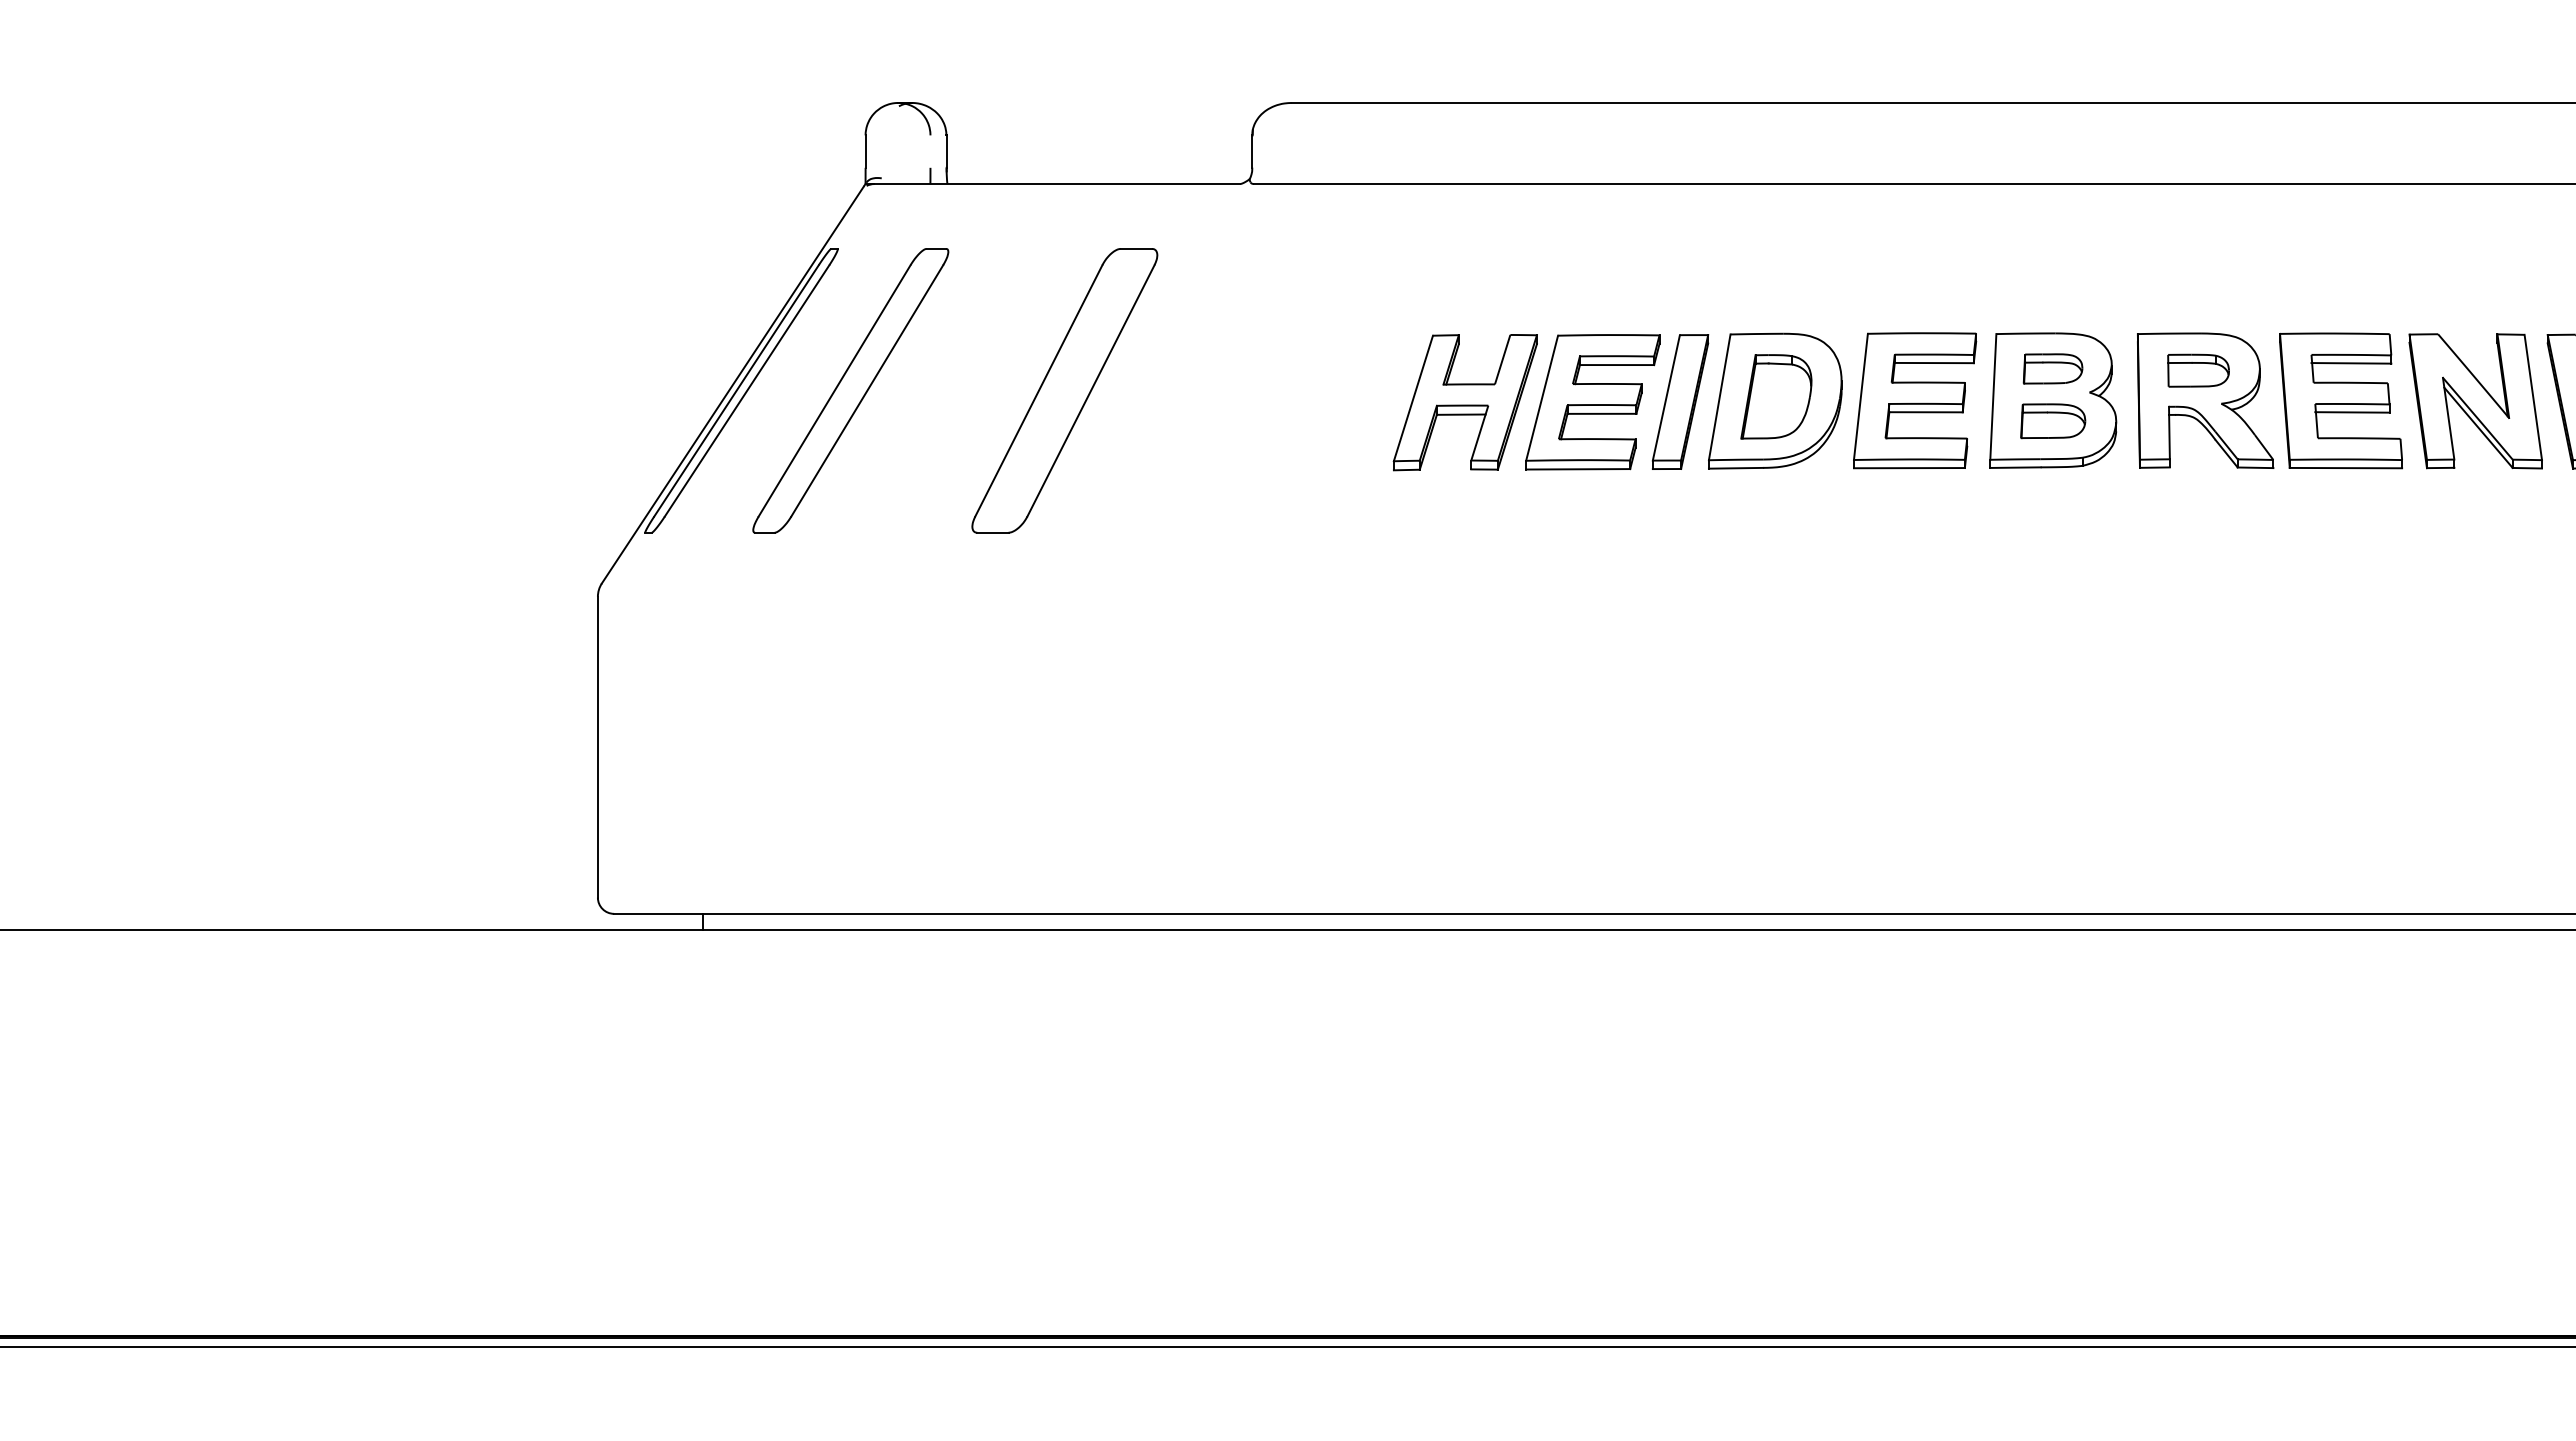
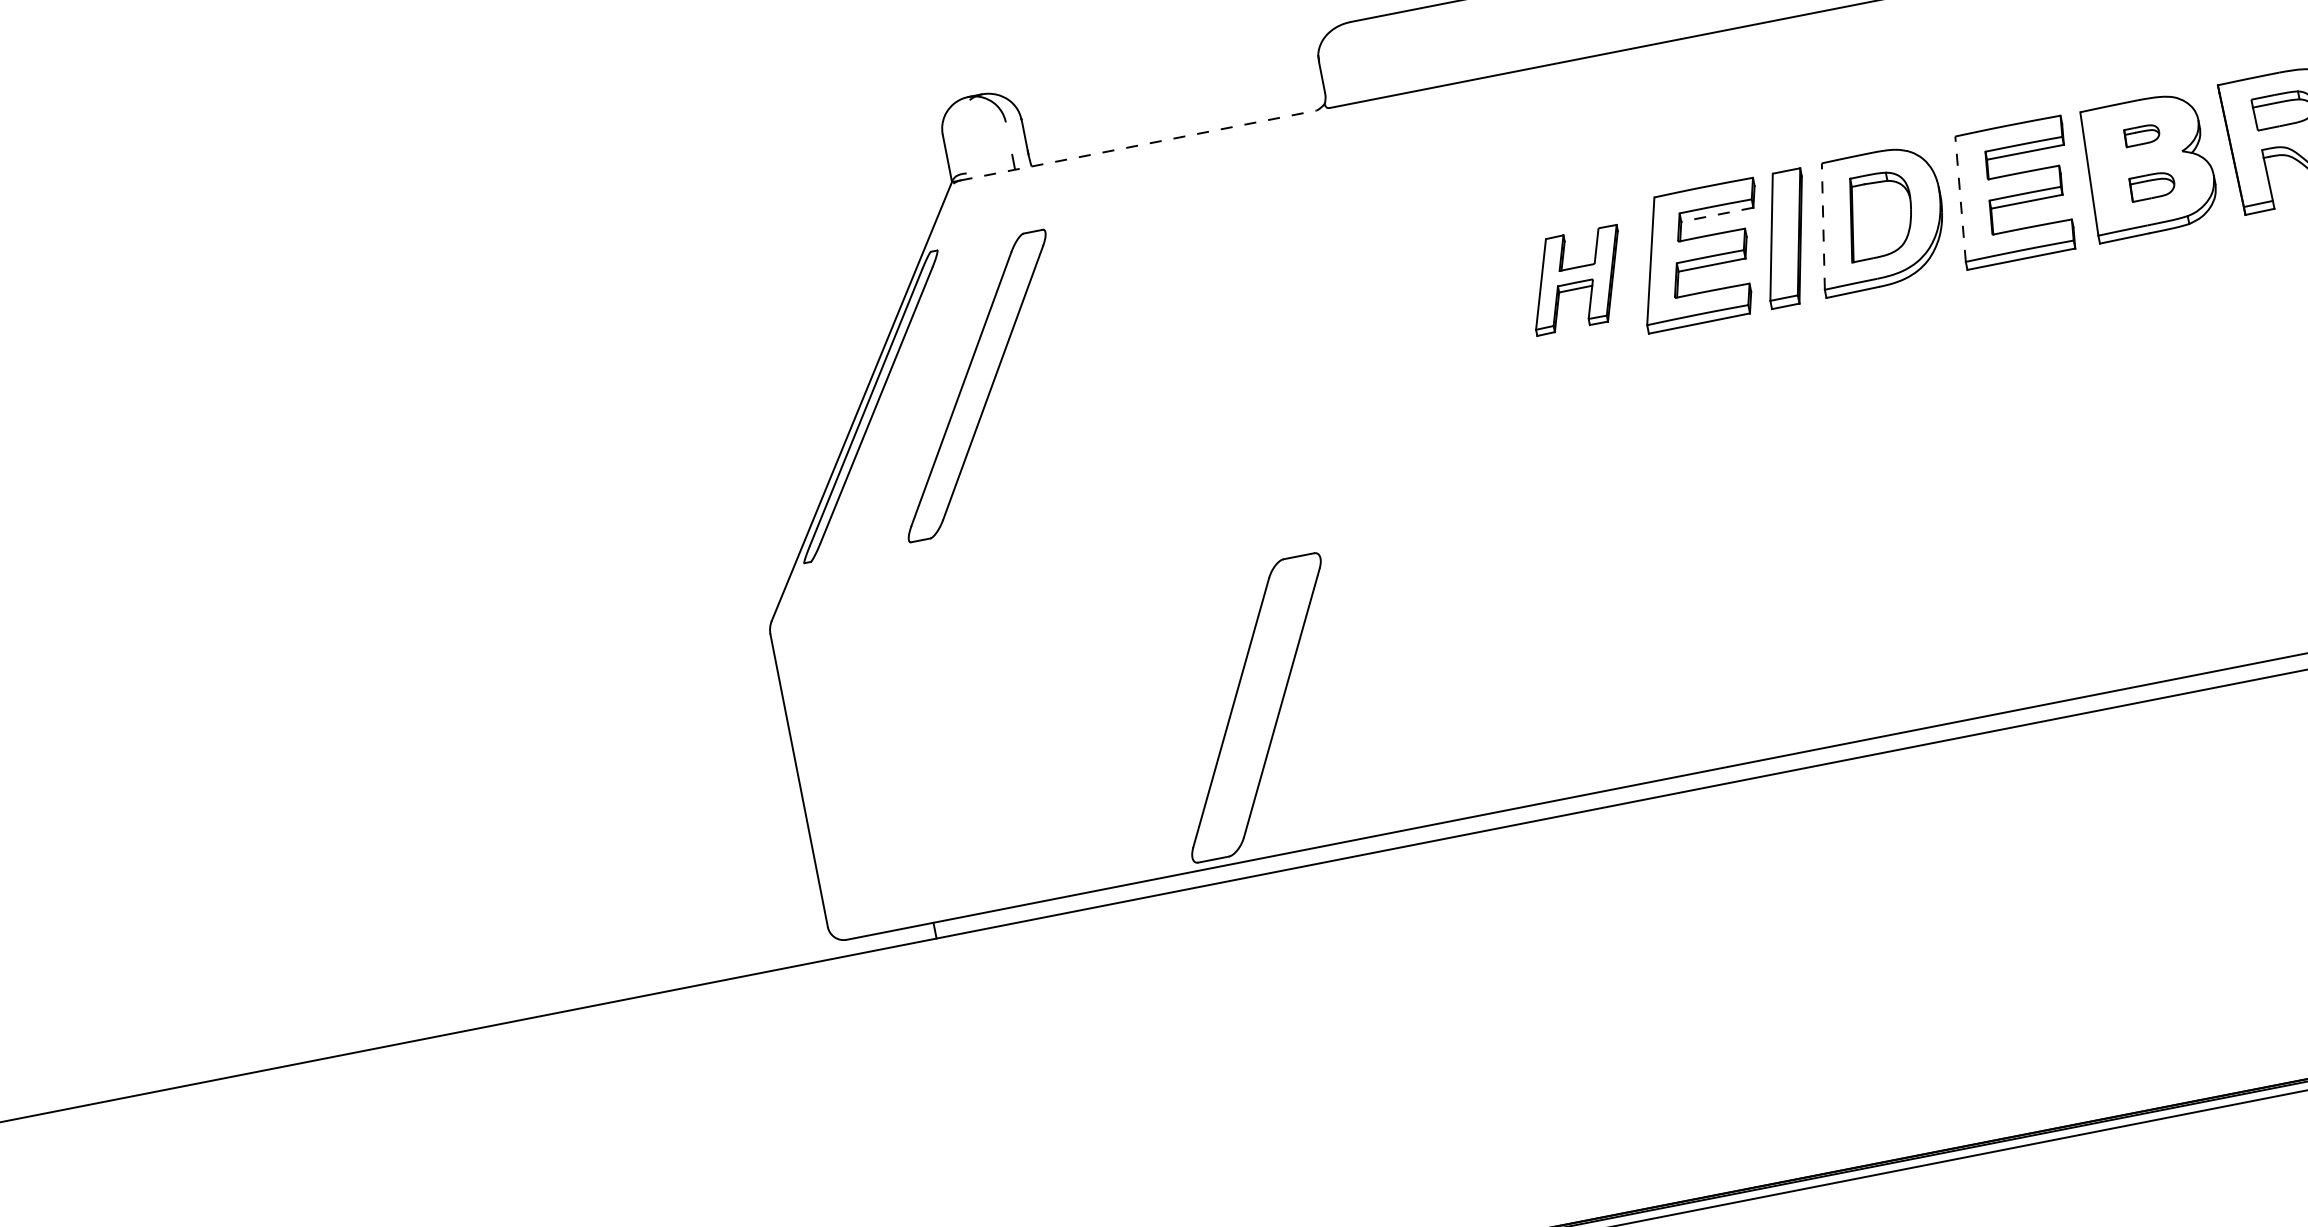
line: (1057, 184) -> (1138, 145), solid -> dashed
line: (1616, 365) -> (1716, 215), solid -> dashed
part: (2052, 368) -> (2141, 135), size x0.6
part: (1064, 390) -> (1256, 707), moved
line: (1860, 396) -> (1960, 198), solid -> dashed
line: (1719, 397) -> (1823, 226), solid -> dashed
part: (1464, 402) -> (1576, 280), size x0.7
part: (2053, 421) -> (2152, 186), size x0.7

